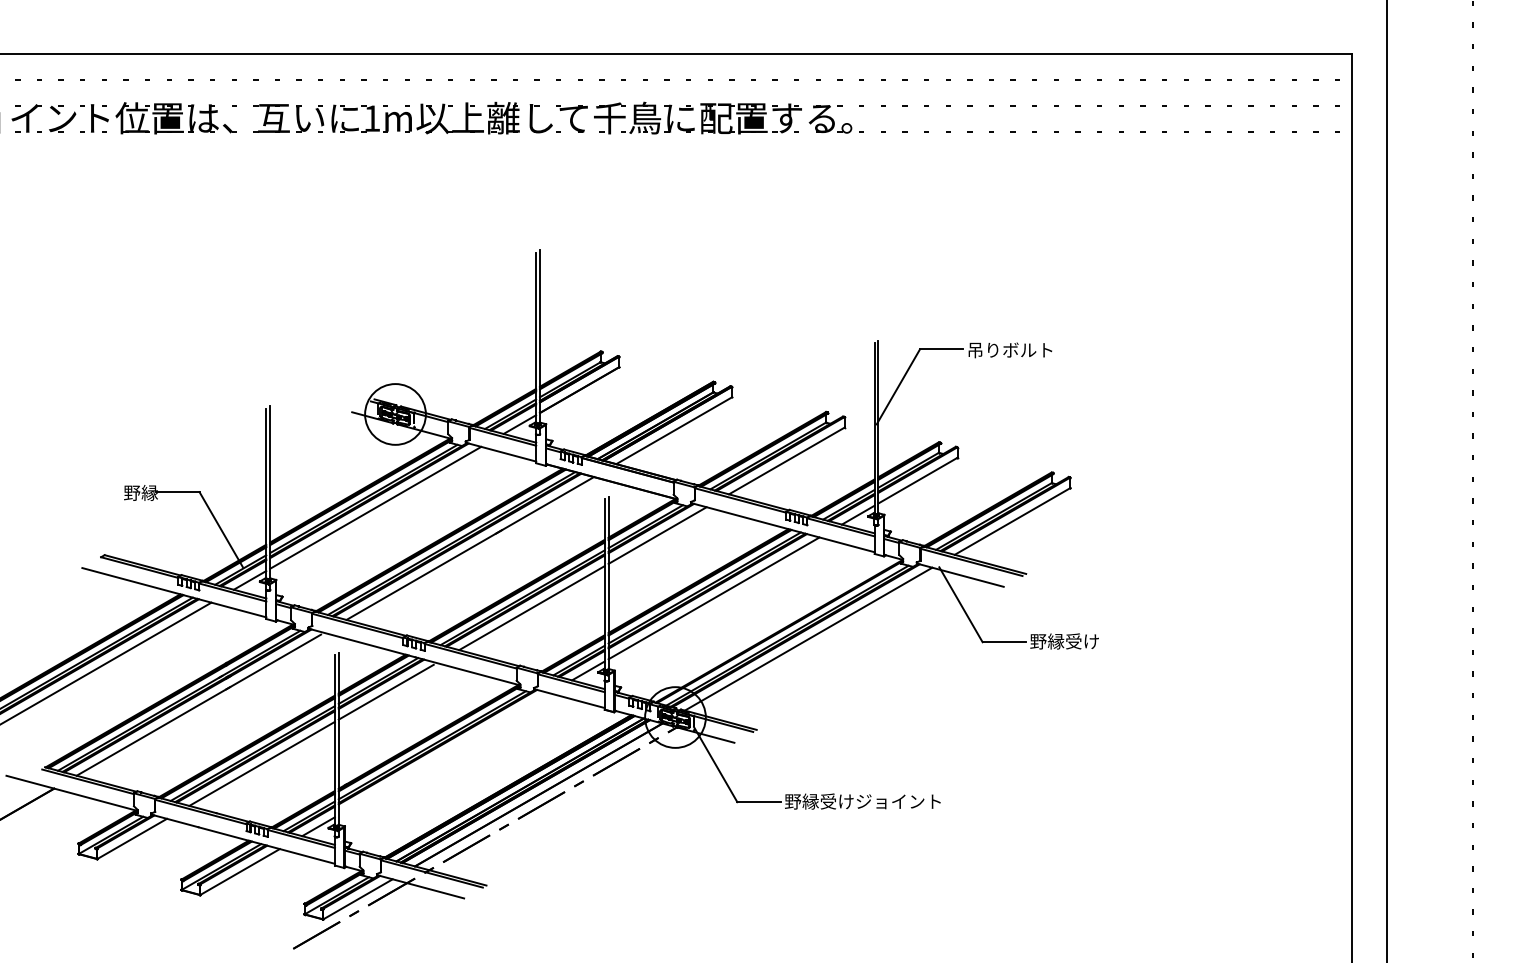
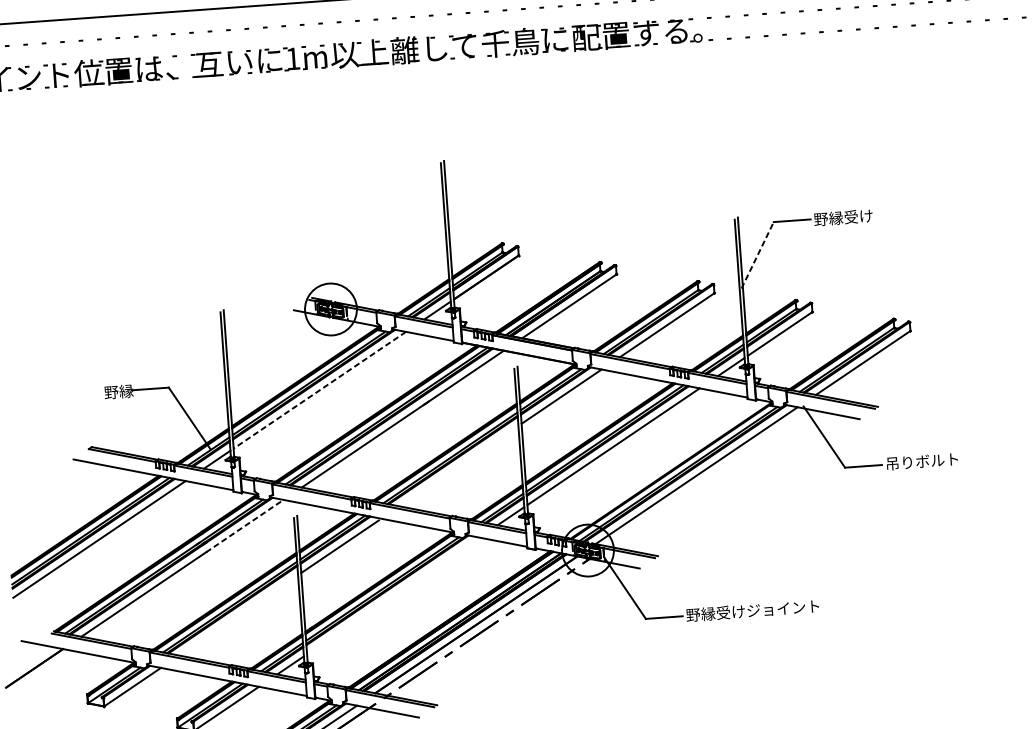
text: (1009, 350) -> (850, 217), 吊りボルト -> 野縁受け
line: (898, 386) -> (757, 254), solid -> dashed
line: (375, 507) -> (319, 389), solid -> dashed
line: (531, 608) -> (458, 466), removed
text: (1072, 641) -> (921, 461), 野縁受け -> 吊りボルト
line: (273, 662) -> (242, 528), solid -> dashed
line: (261, 763) -> (238, 615), removed

